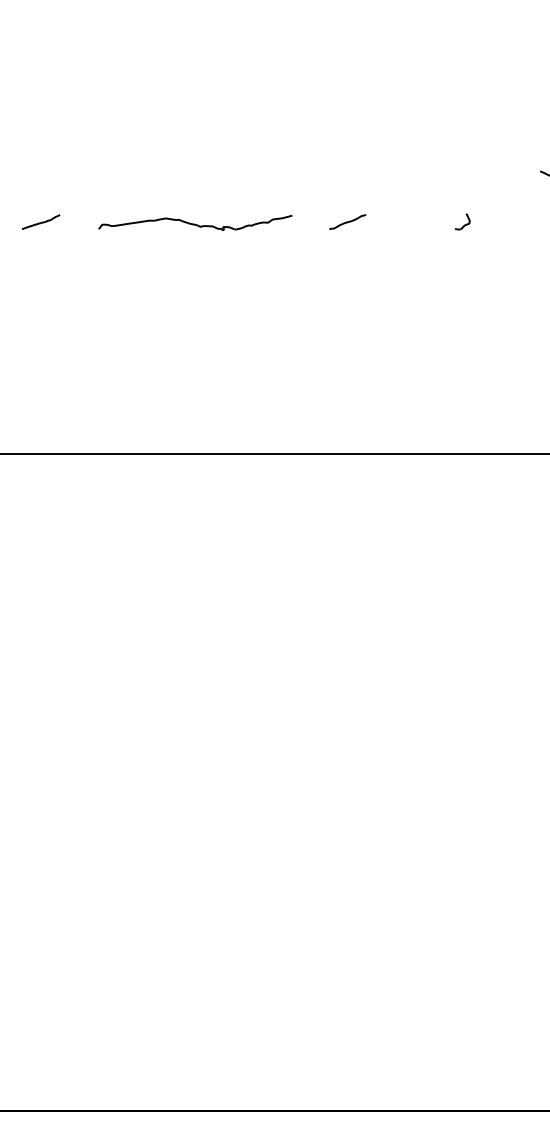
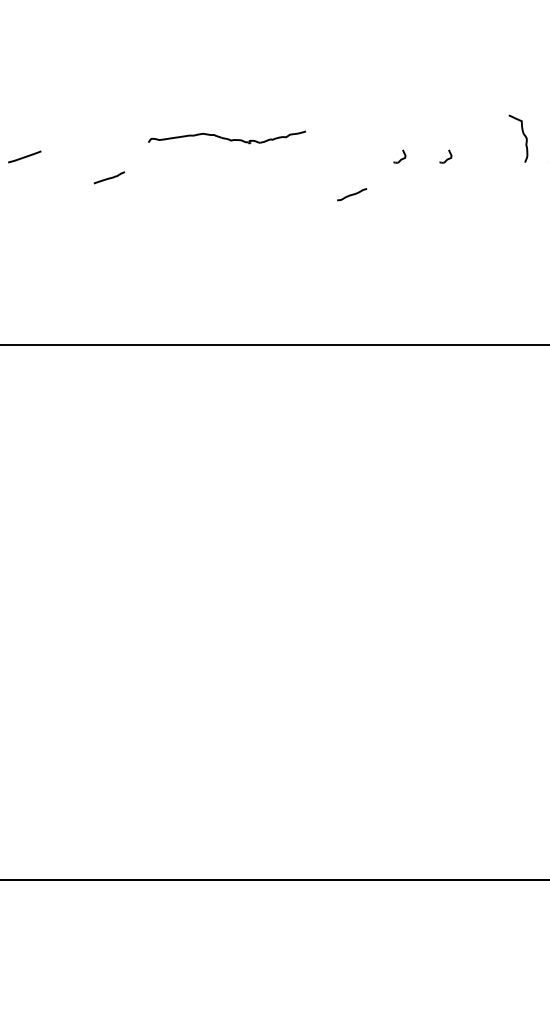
curve: (41, 221) -> (109, 177), moved
line: (348, 221) -> (352, 194), moved
part: (405, 221) -> (399, 156), added
part: (194, 223) -> (226, 137), moved

